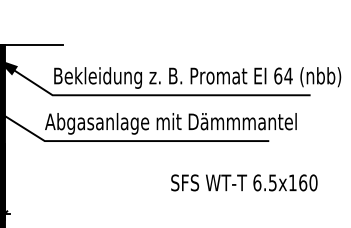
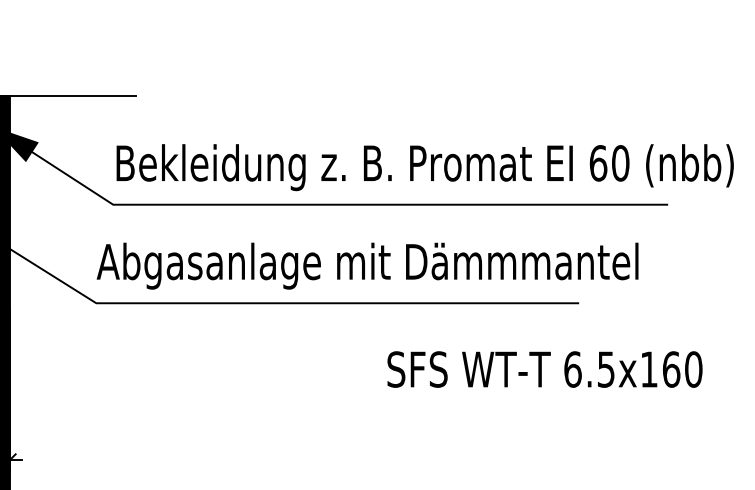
text: (288, 75) -> (620, 162), 64 -> 60
text: (244, 182) -> (545, 368), moved

